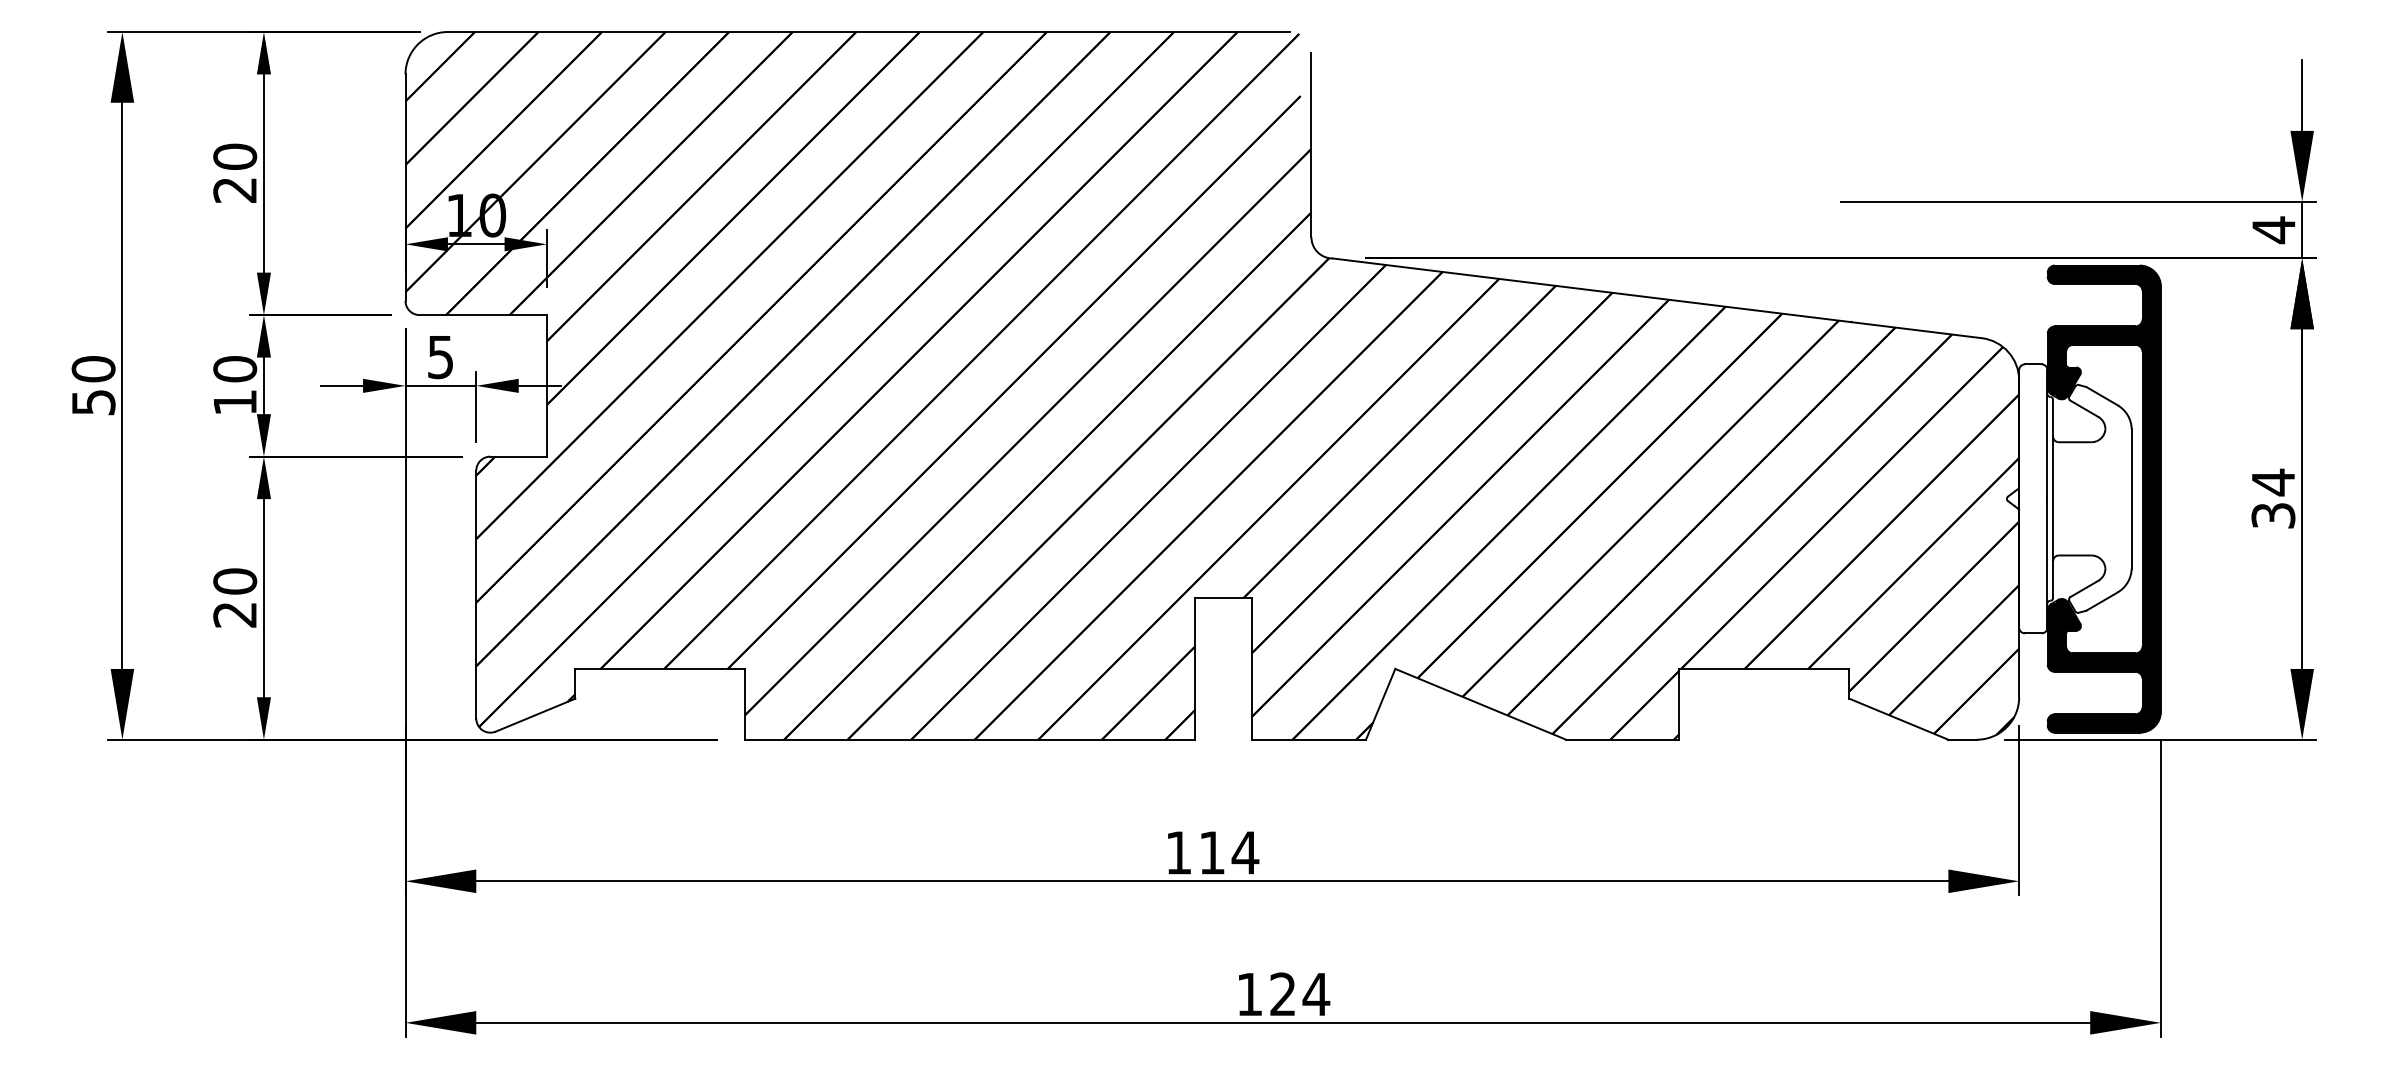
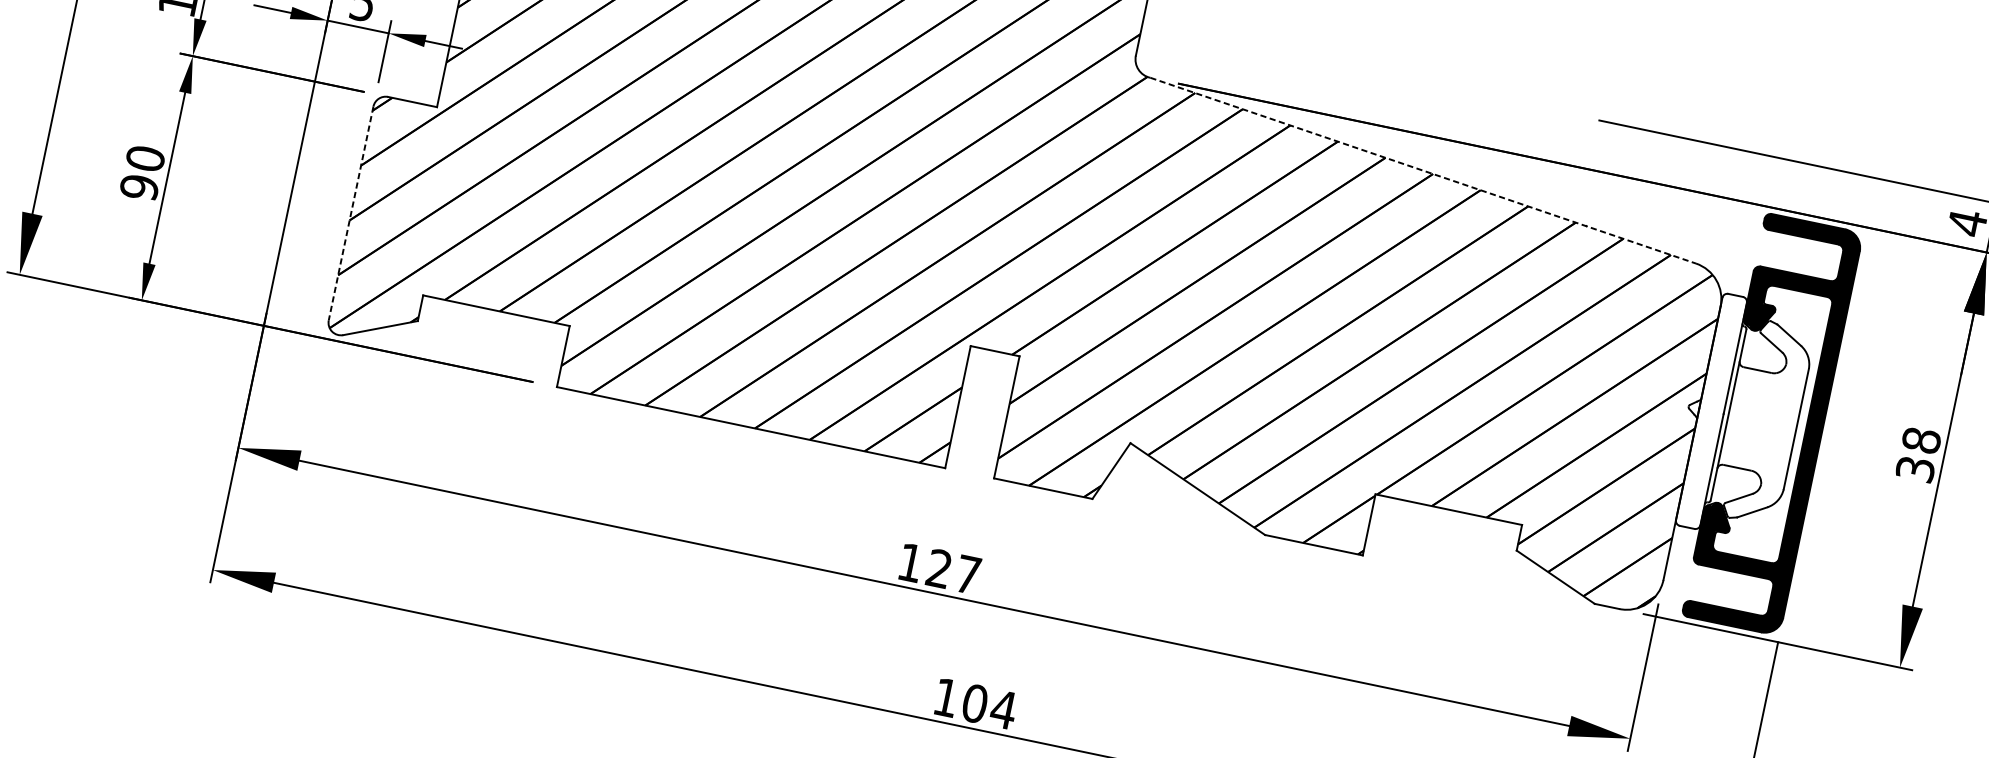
line: (1657, 298) -> (1423, 170), solid -> dashed
text: (2273, 482) -> (1921, 440), 34 -> 38
line: (476, 594) -> (351, 213), solid -> dashed
text: (235, 614) -> (139, 187), 20 -> 90
text: (1229, 852) -> (954, 571), 114 -> 127
text: (1283, 994) -> (975, 703), 124 -> 104

